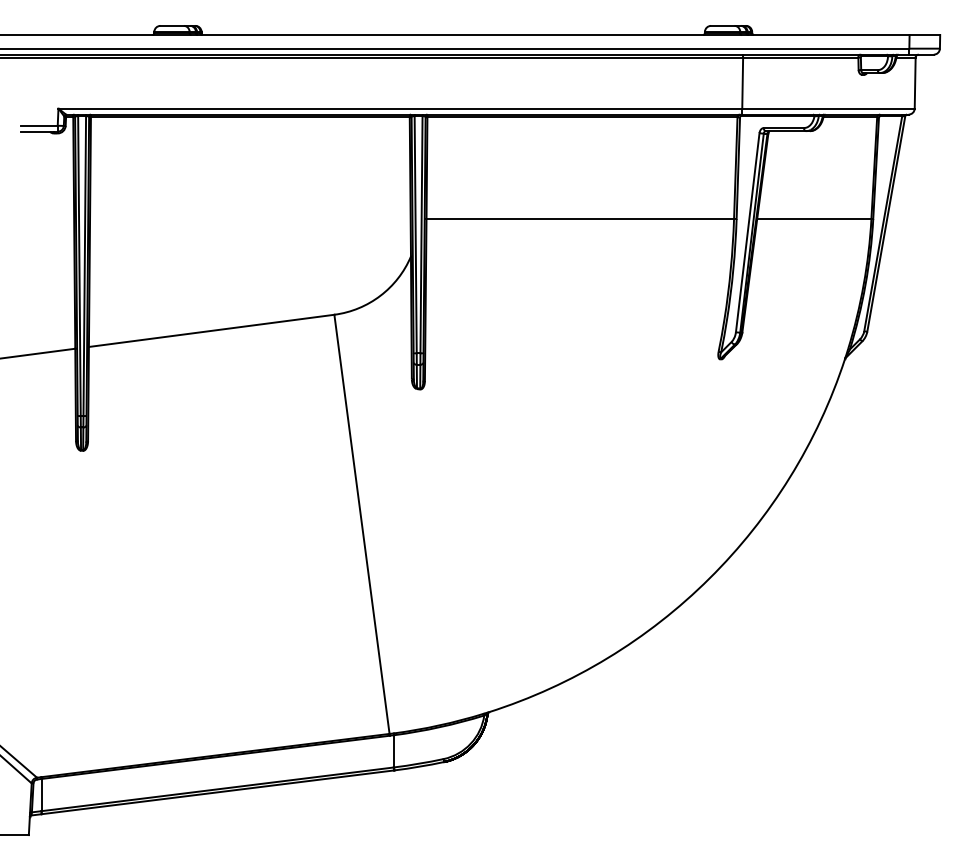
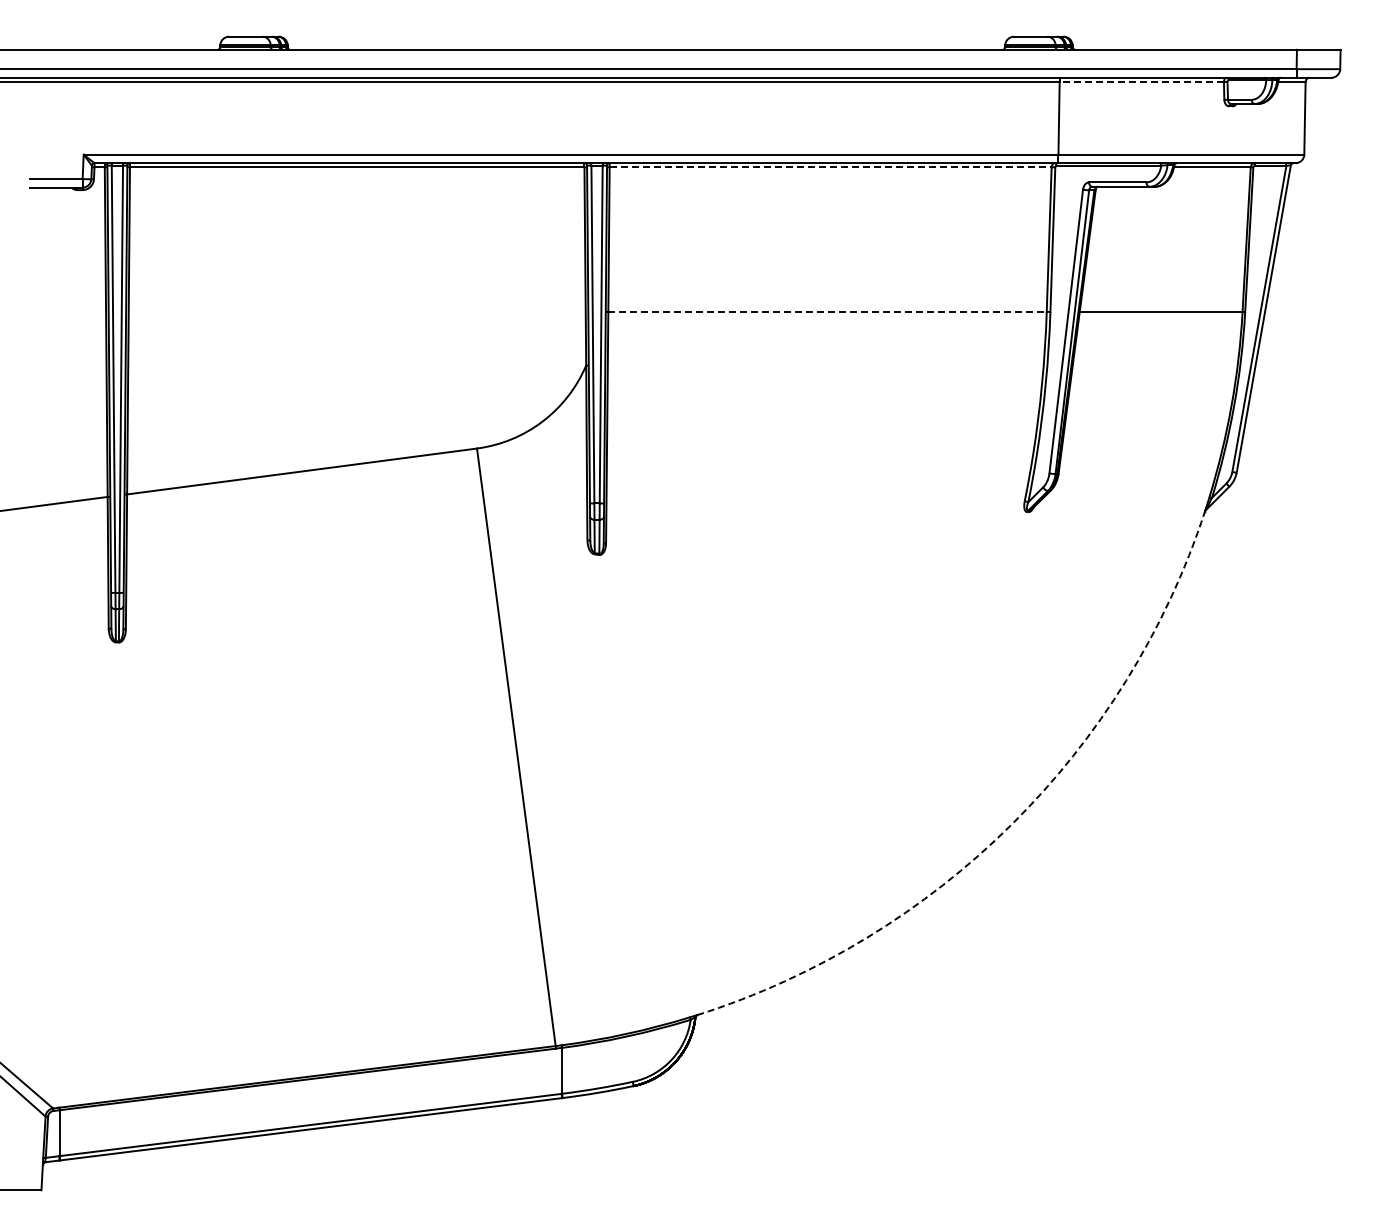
line: (800, 58) -> (1141, 82), solid -> dashed
line: (582, 117) -> (830, 167), solid -> dashed
line: (580, 218) -> (828, 311), solid -> dashed
arc: (709, 578) -> (1011, 824), solid -> dashed

